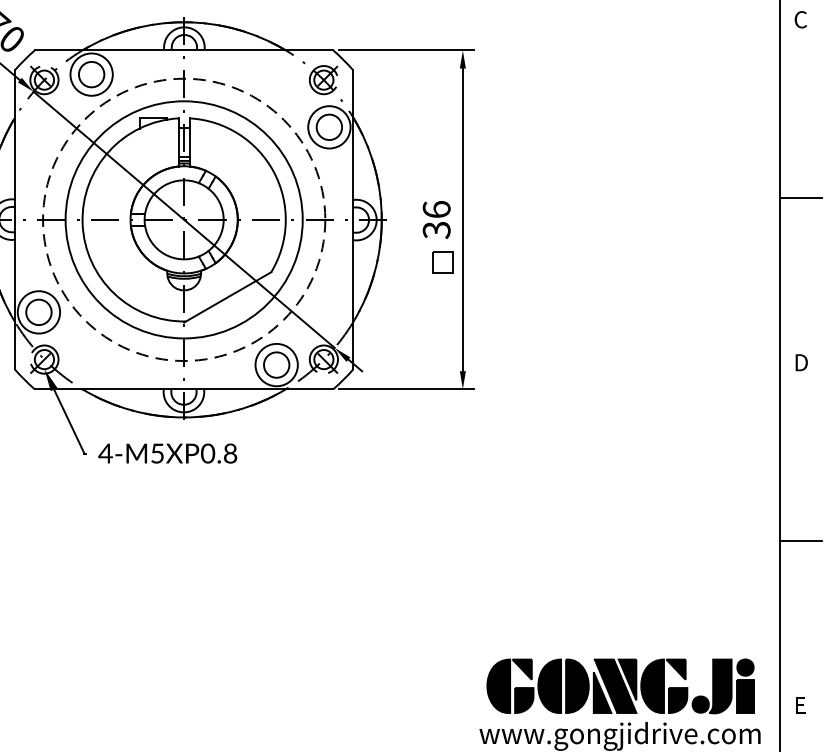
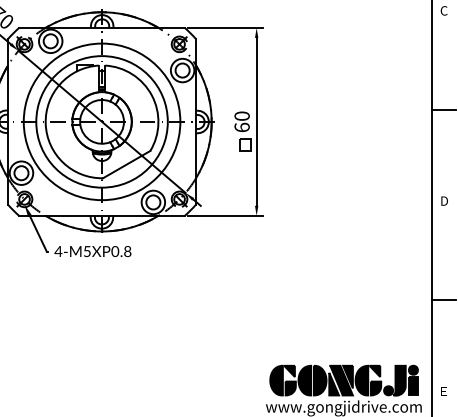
circle: (183, 219) -> (101, 121), dashed -> solid
text: (435, 219) -> (241, 121), 36 -> 60

